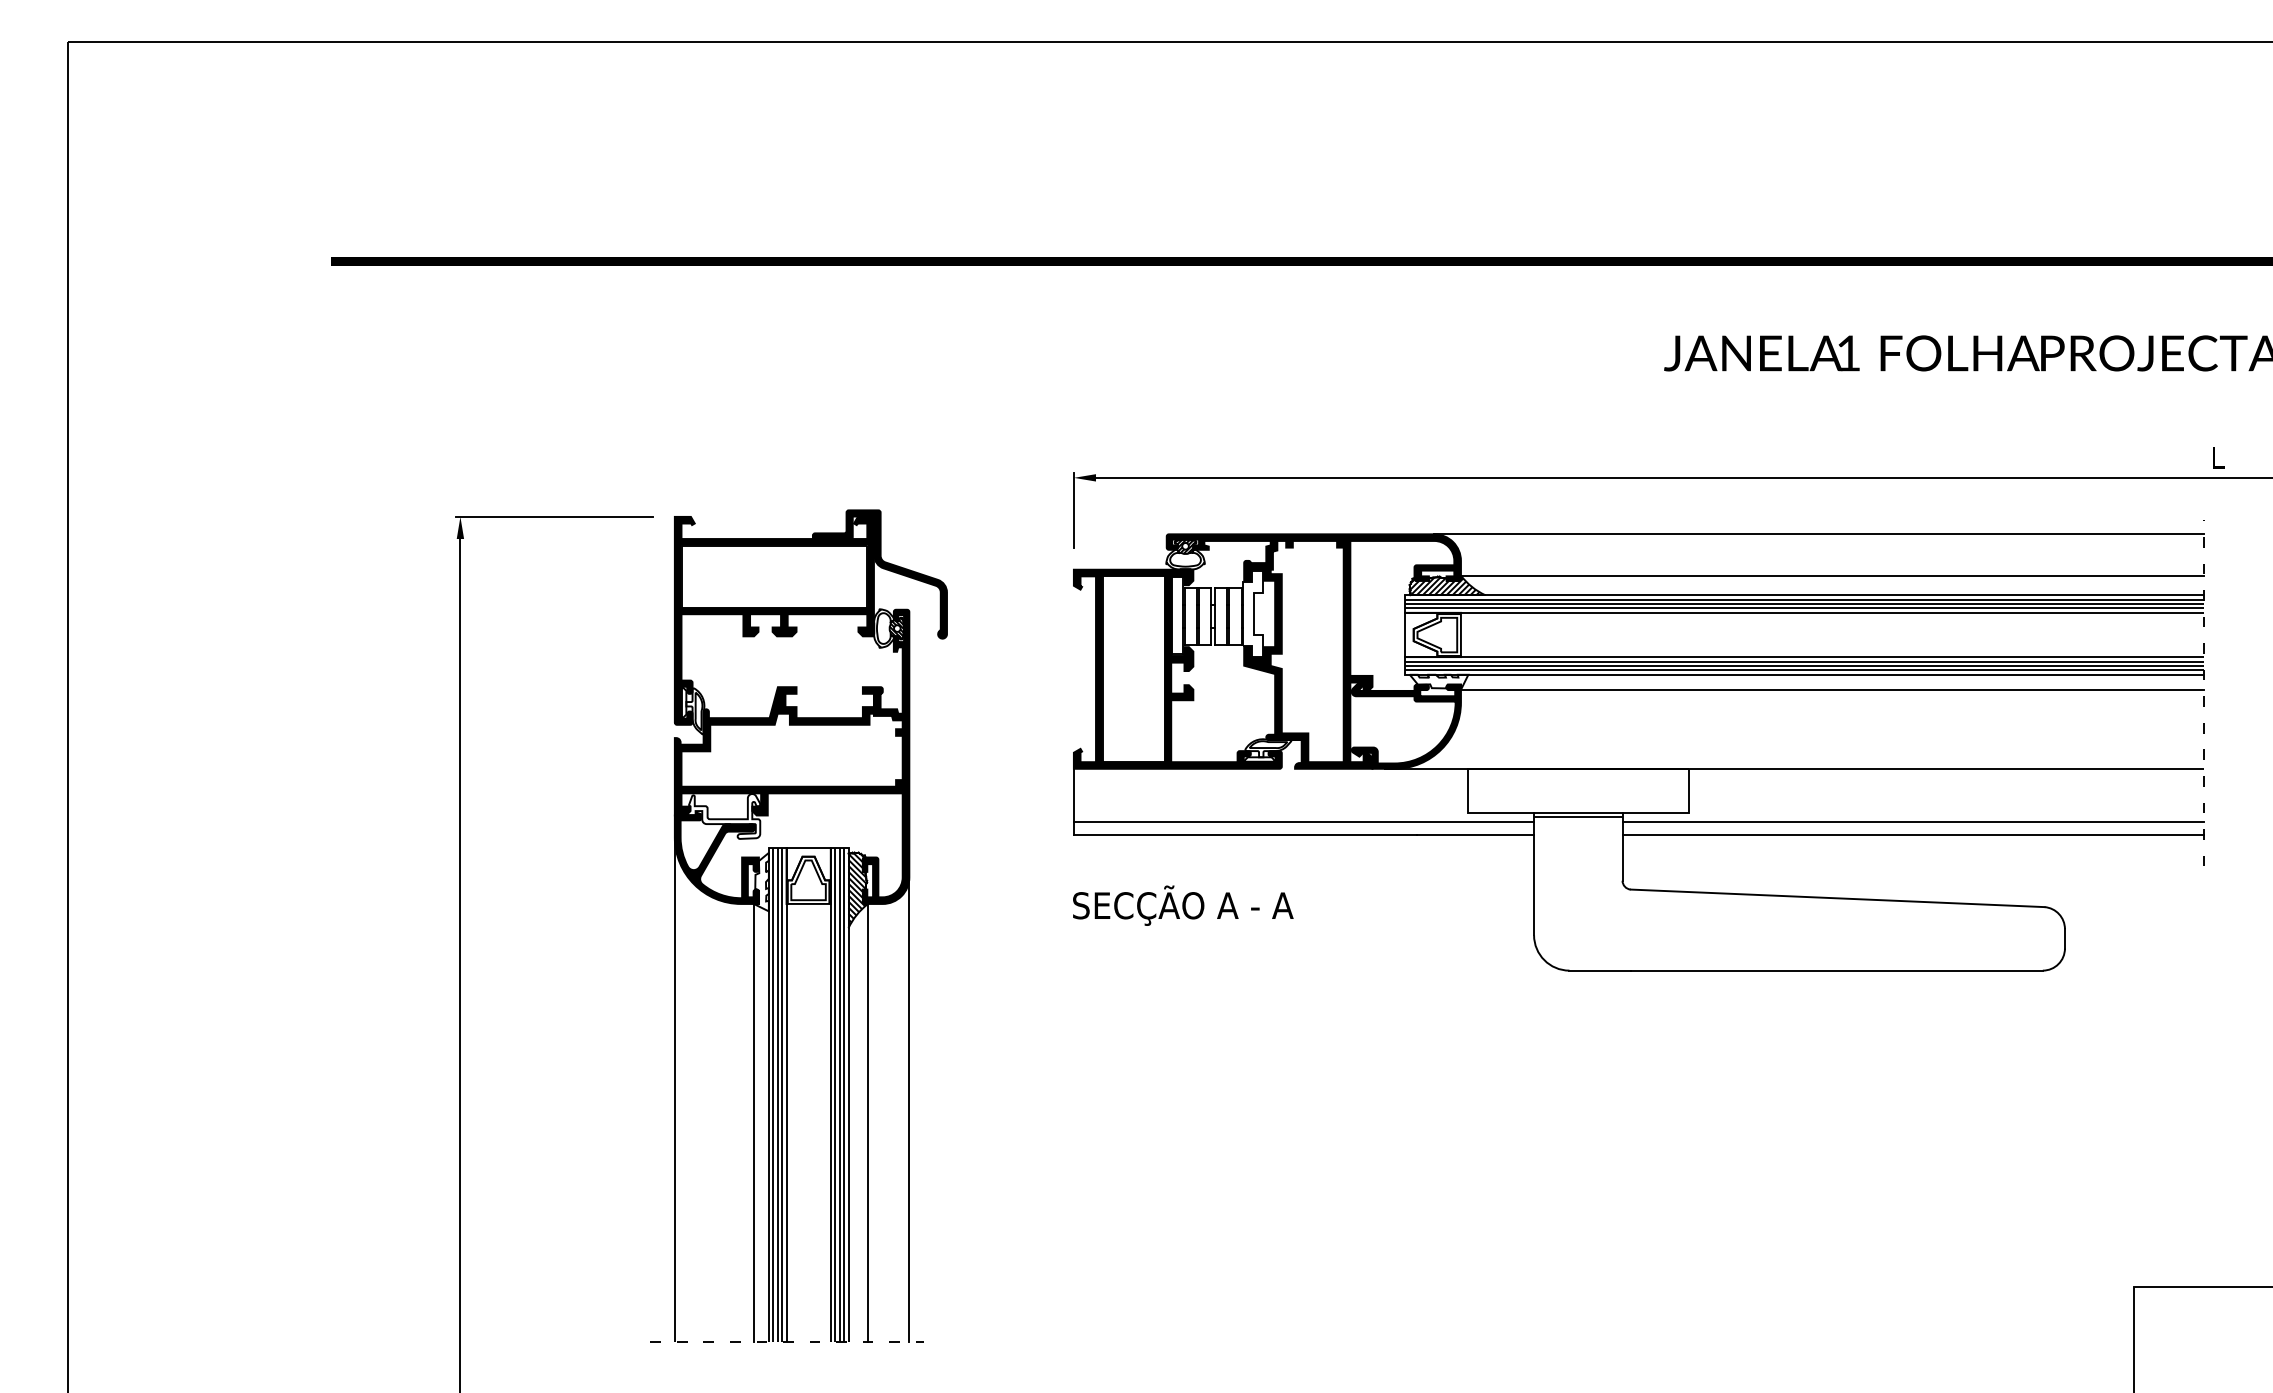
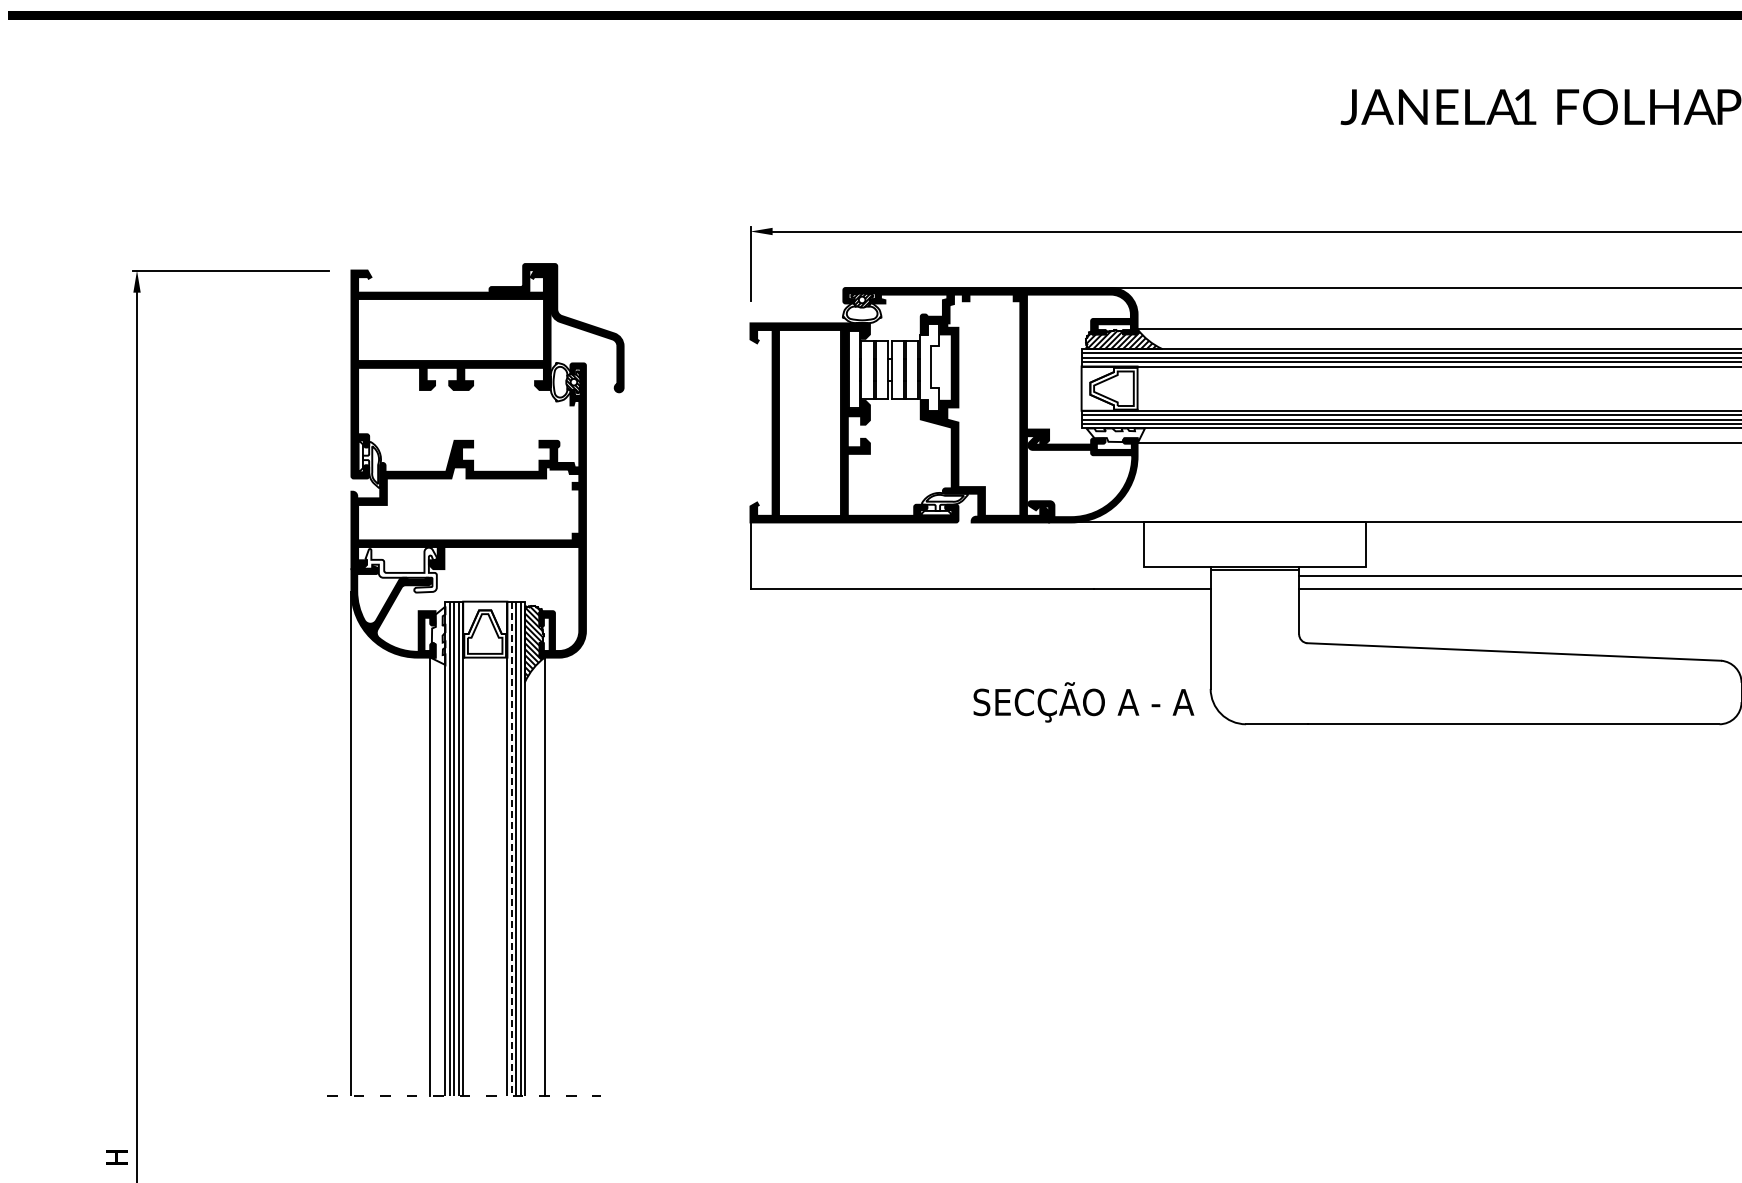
line: (1303, 821) -> (980, 575), removed
text: (1183, 905) -> (1084, 702), moved
line: (835, 1095) -> (512, 849), solid -> dashed
line: (909, 1109) -> (586, 863), removed

